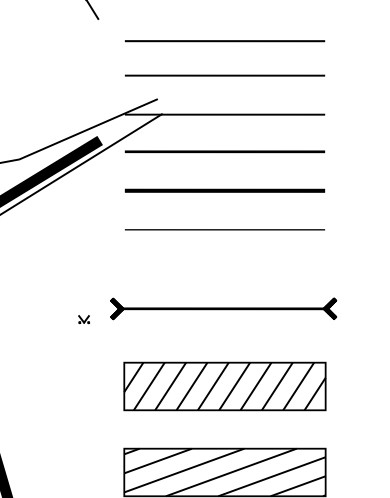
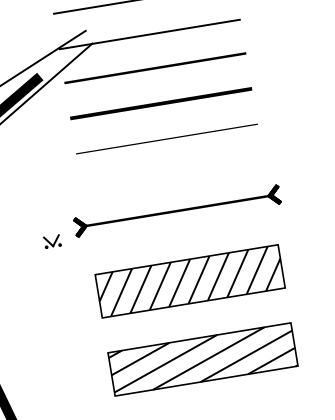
part: (83, 319) -> (51, 241), size x1.67

